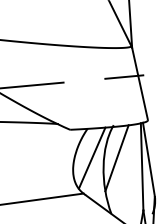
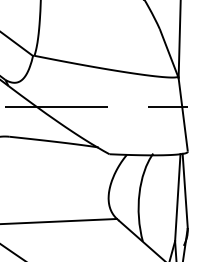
line: (116, 157) -> (153, 186), removed
line: (91, 158) -> (128, 184), removed

